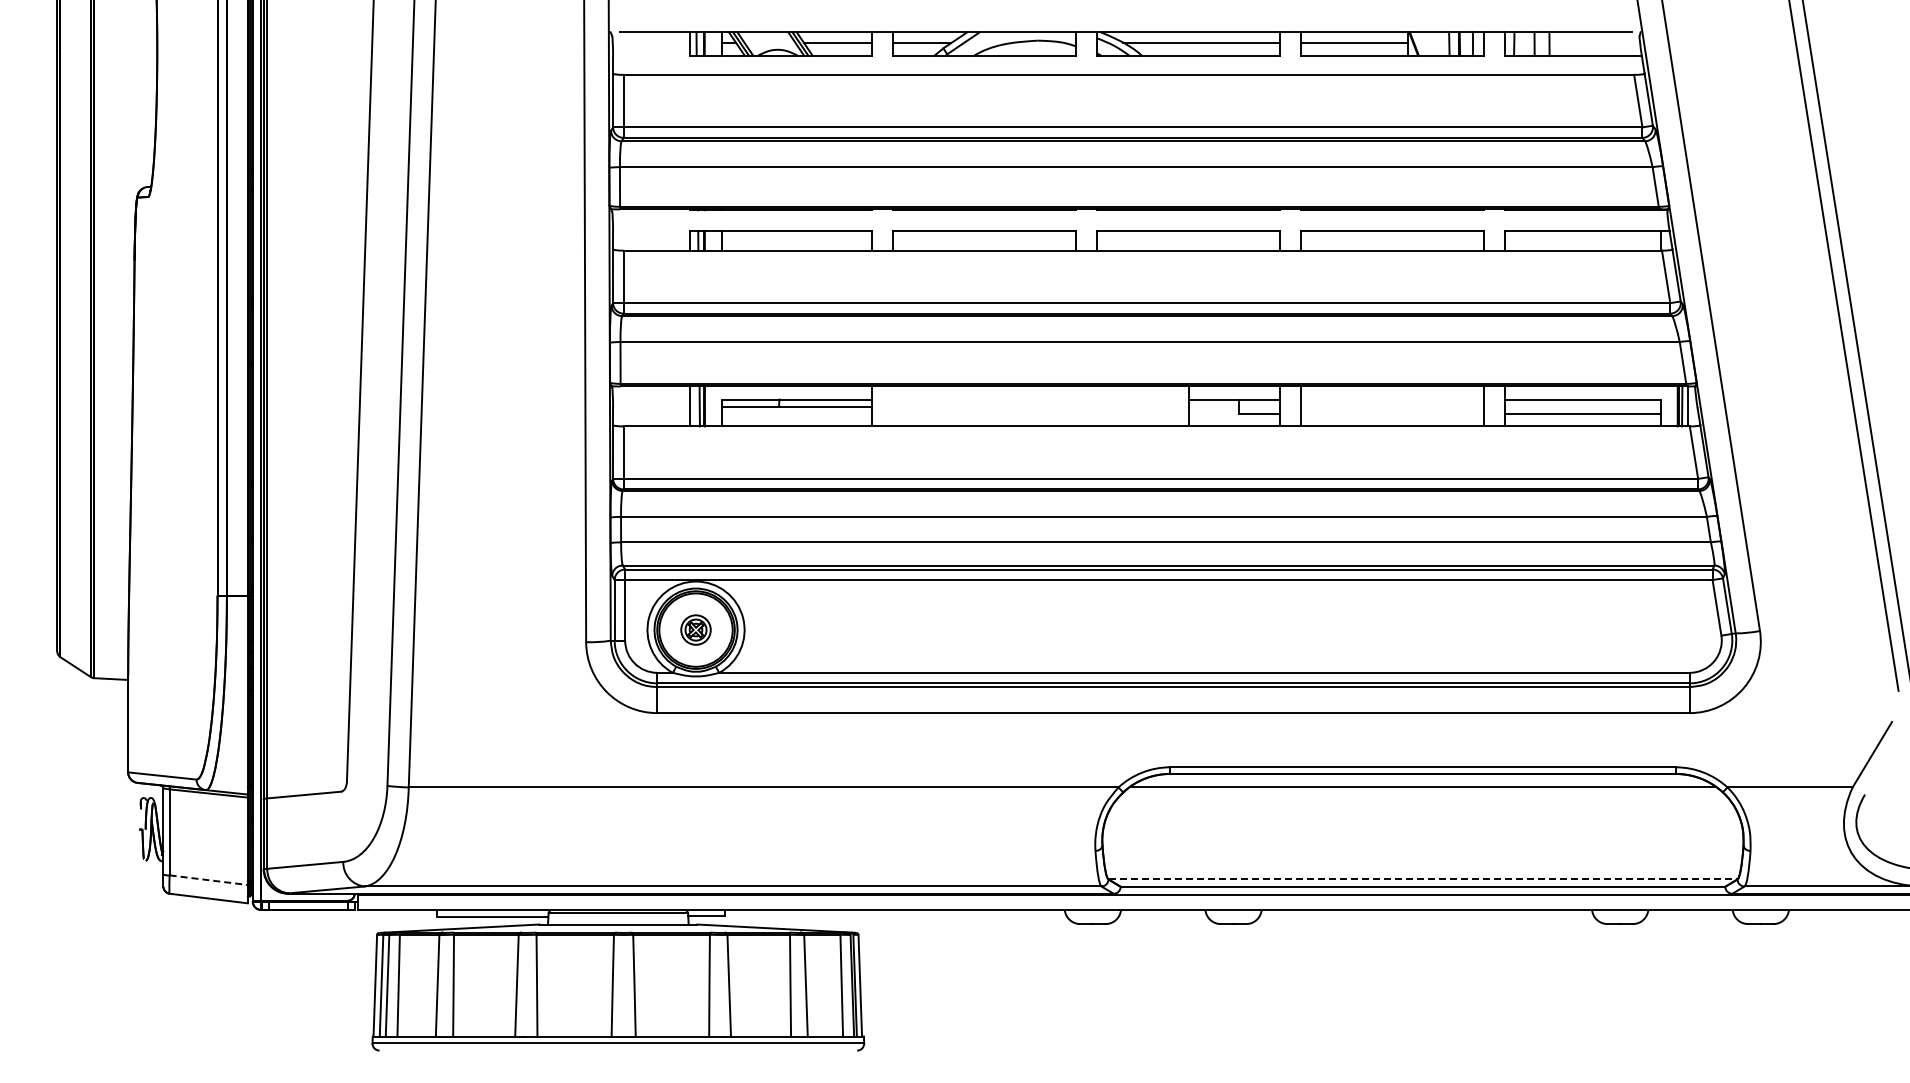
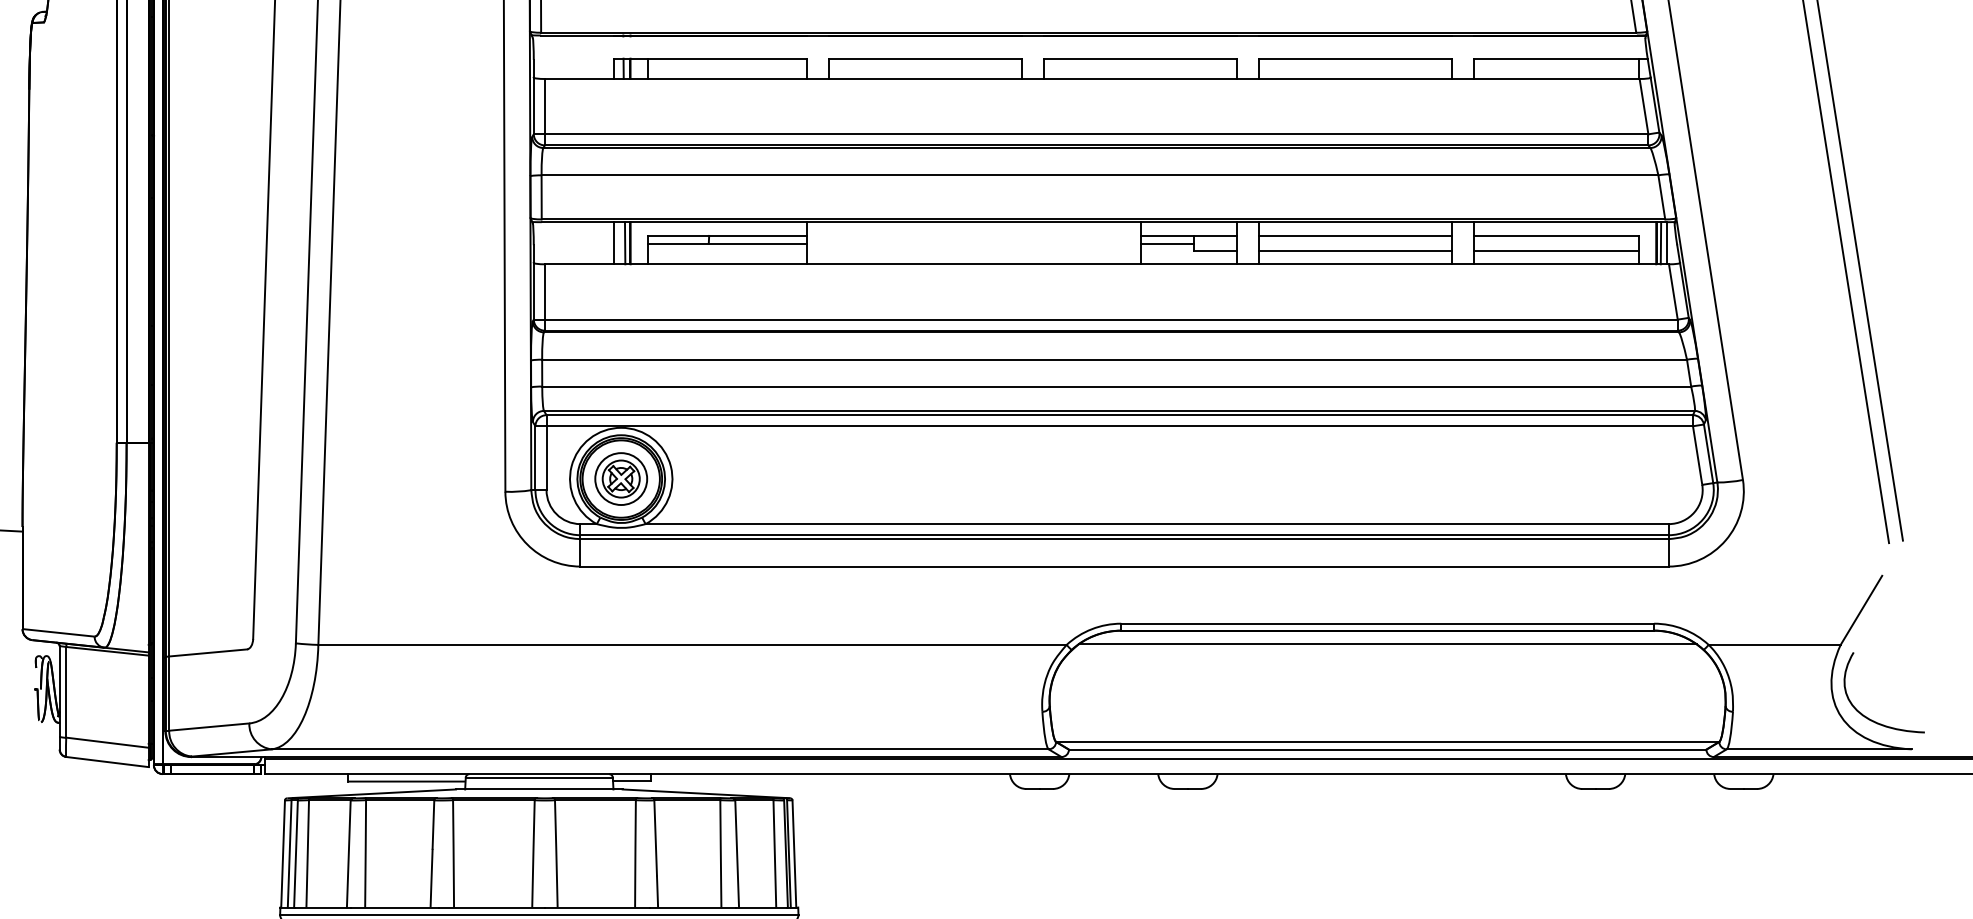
line: (1392, 399) -> (1355, 235), added
line: (1213, 406) -> (1166, 243), added
line: (1392, 413) -> (1355, 250), added
part: (695, 629) -> (620, 478), size x1.67
line: (1423, 879) -> (1388, 741), dashed -> solid
line: (209, 880) -> (108, 743), dashed -> solid

